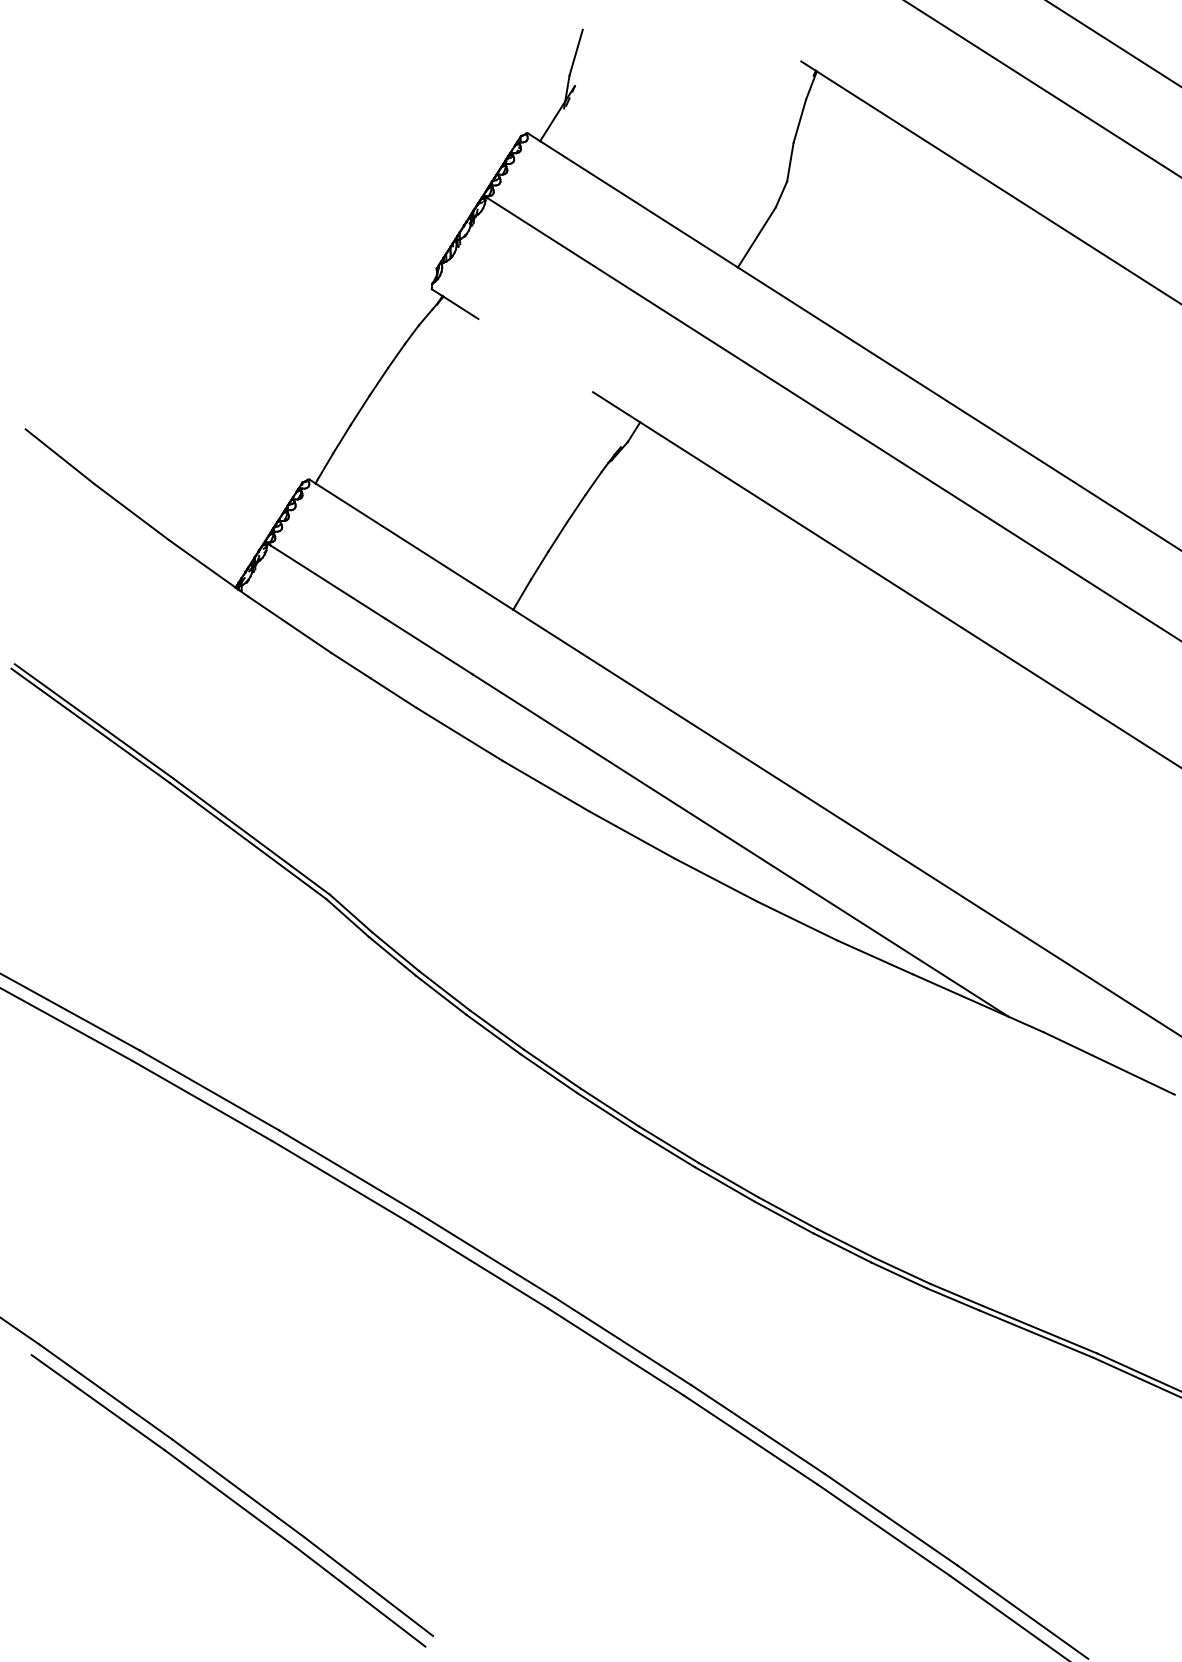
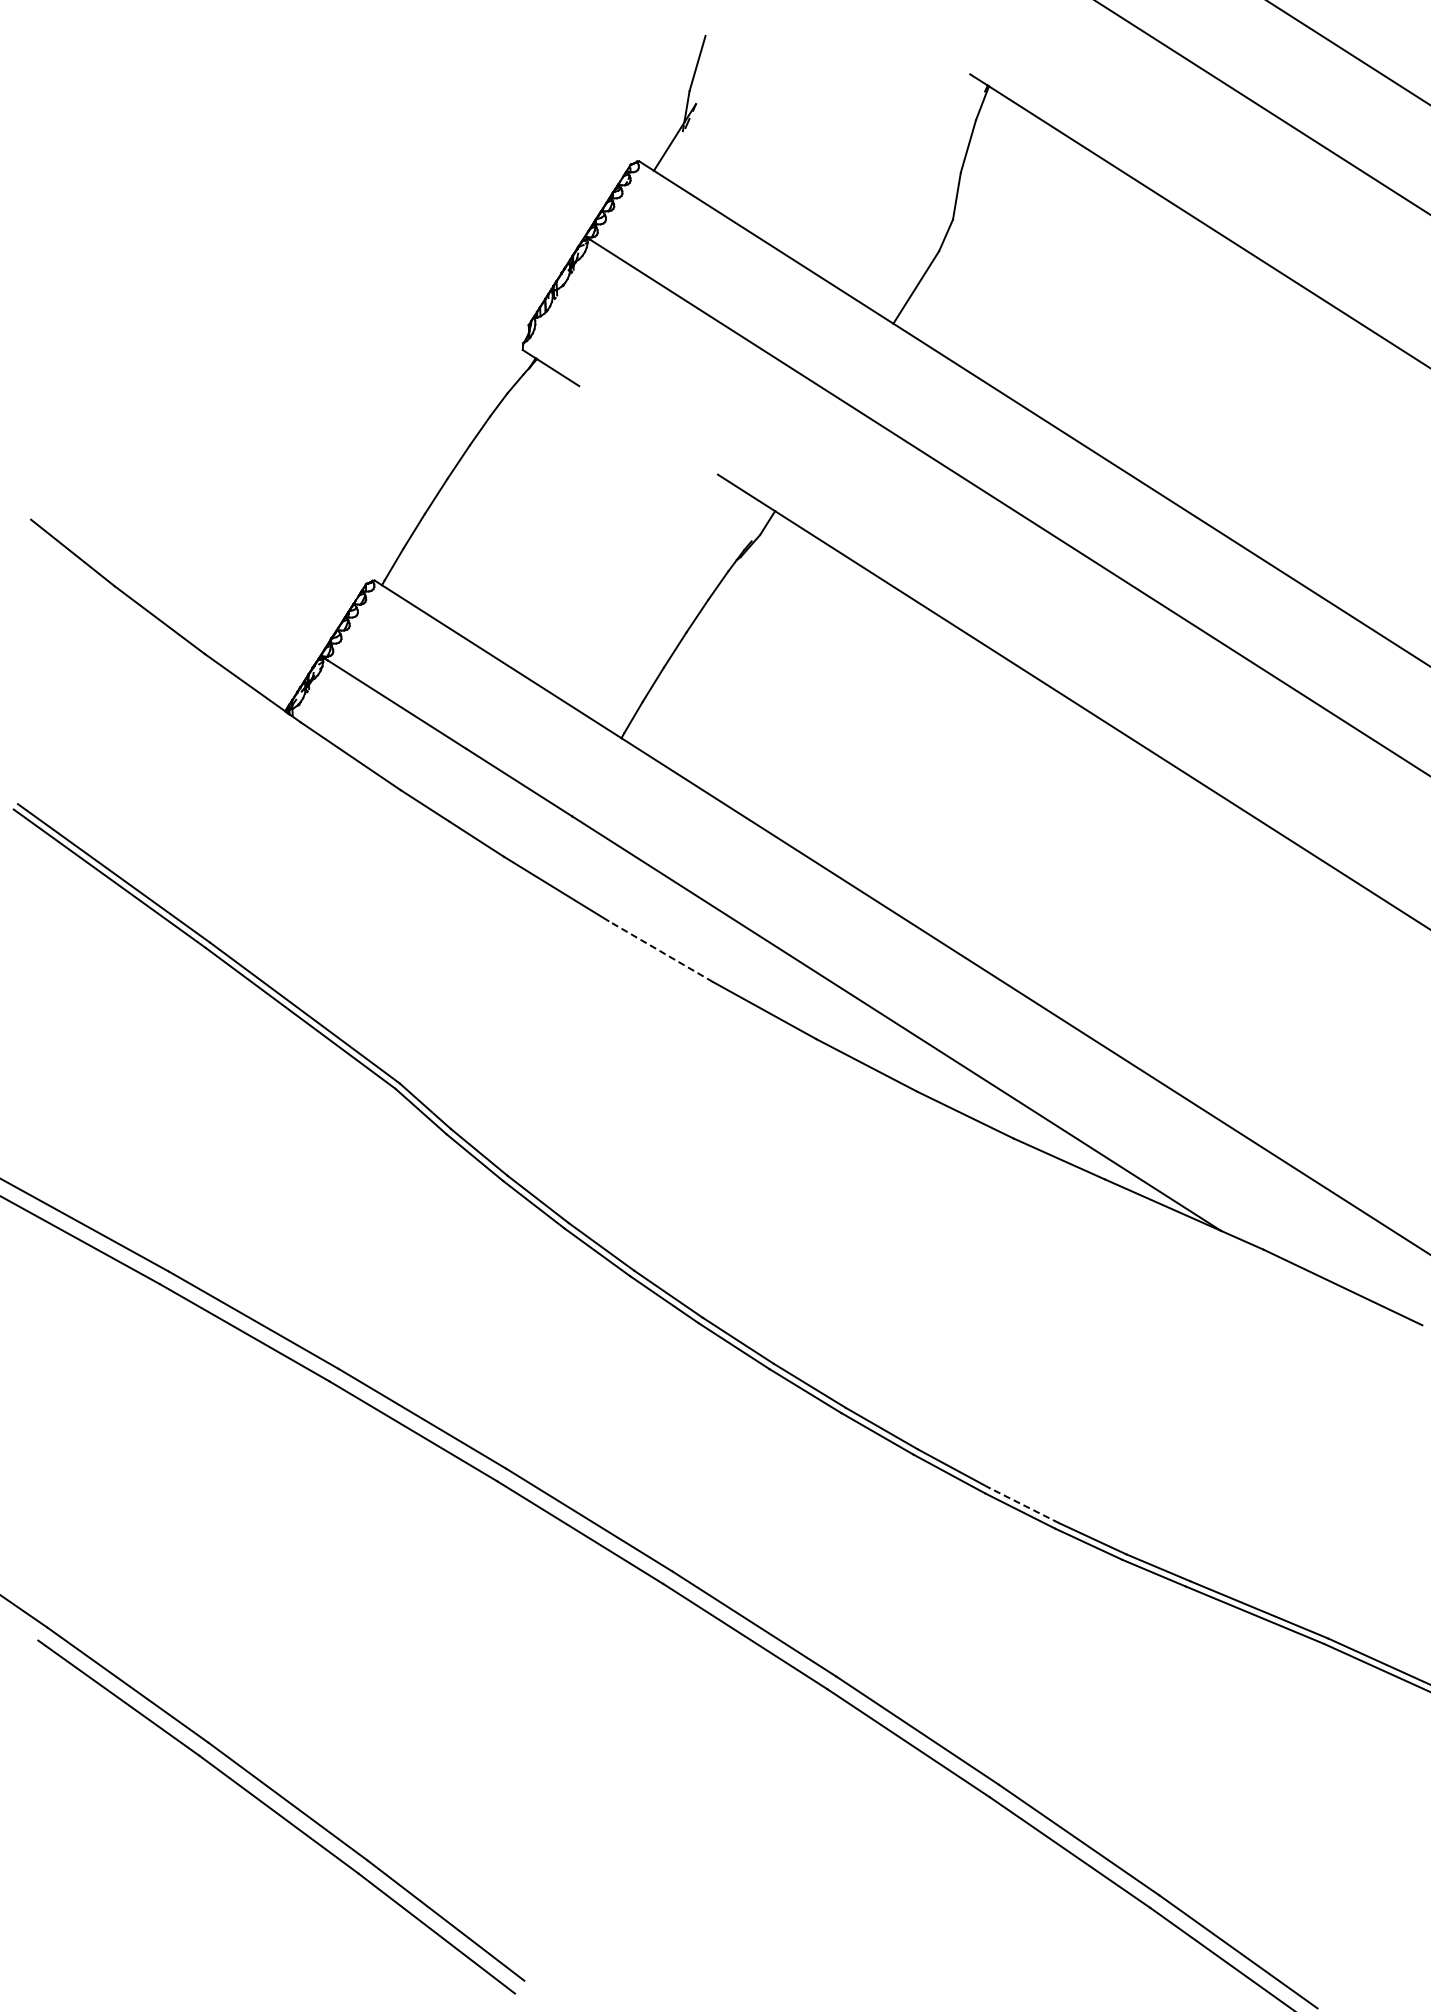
line: (545, 785) -> (660, 951), solid -> dashed
line: (845, 1243) -> (1023, 1505), solid -> dashed

